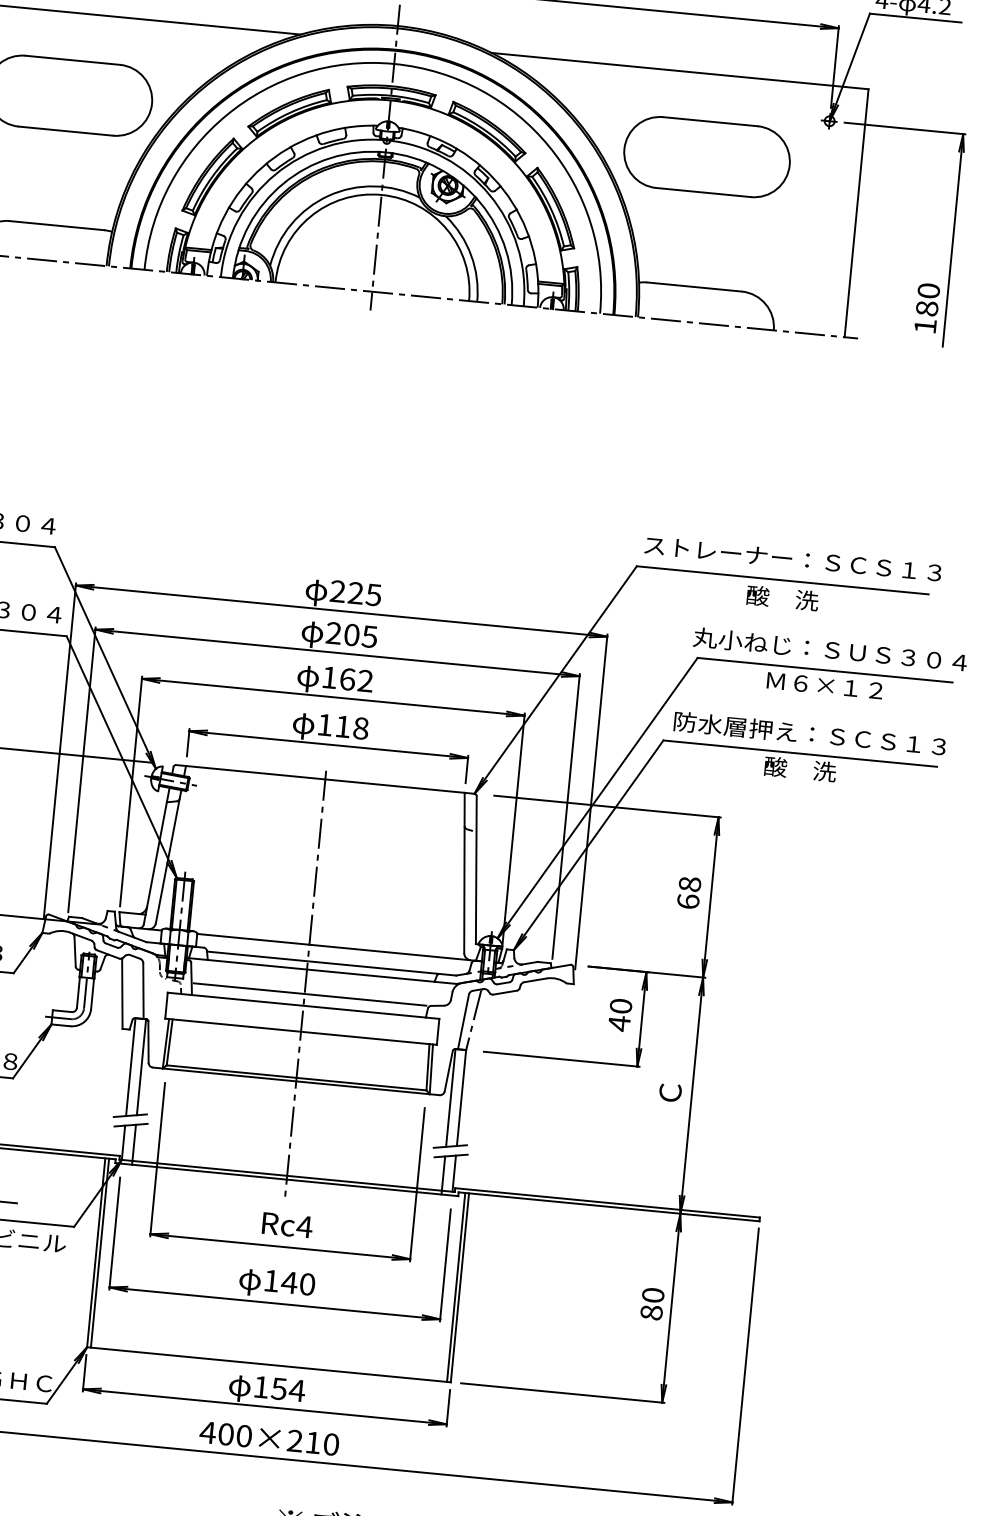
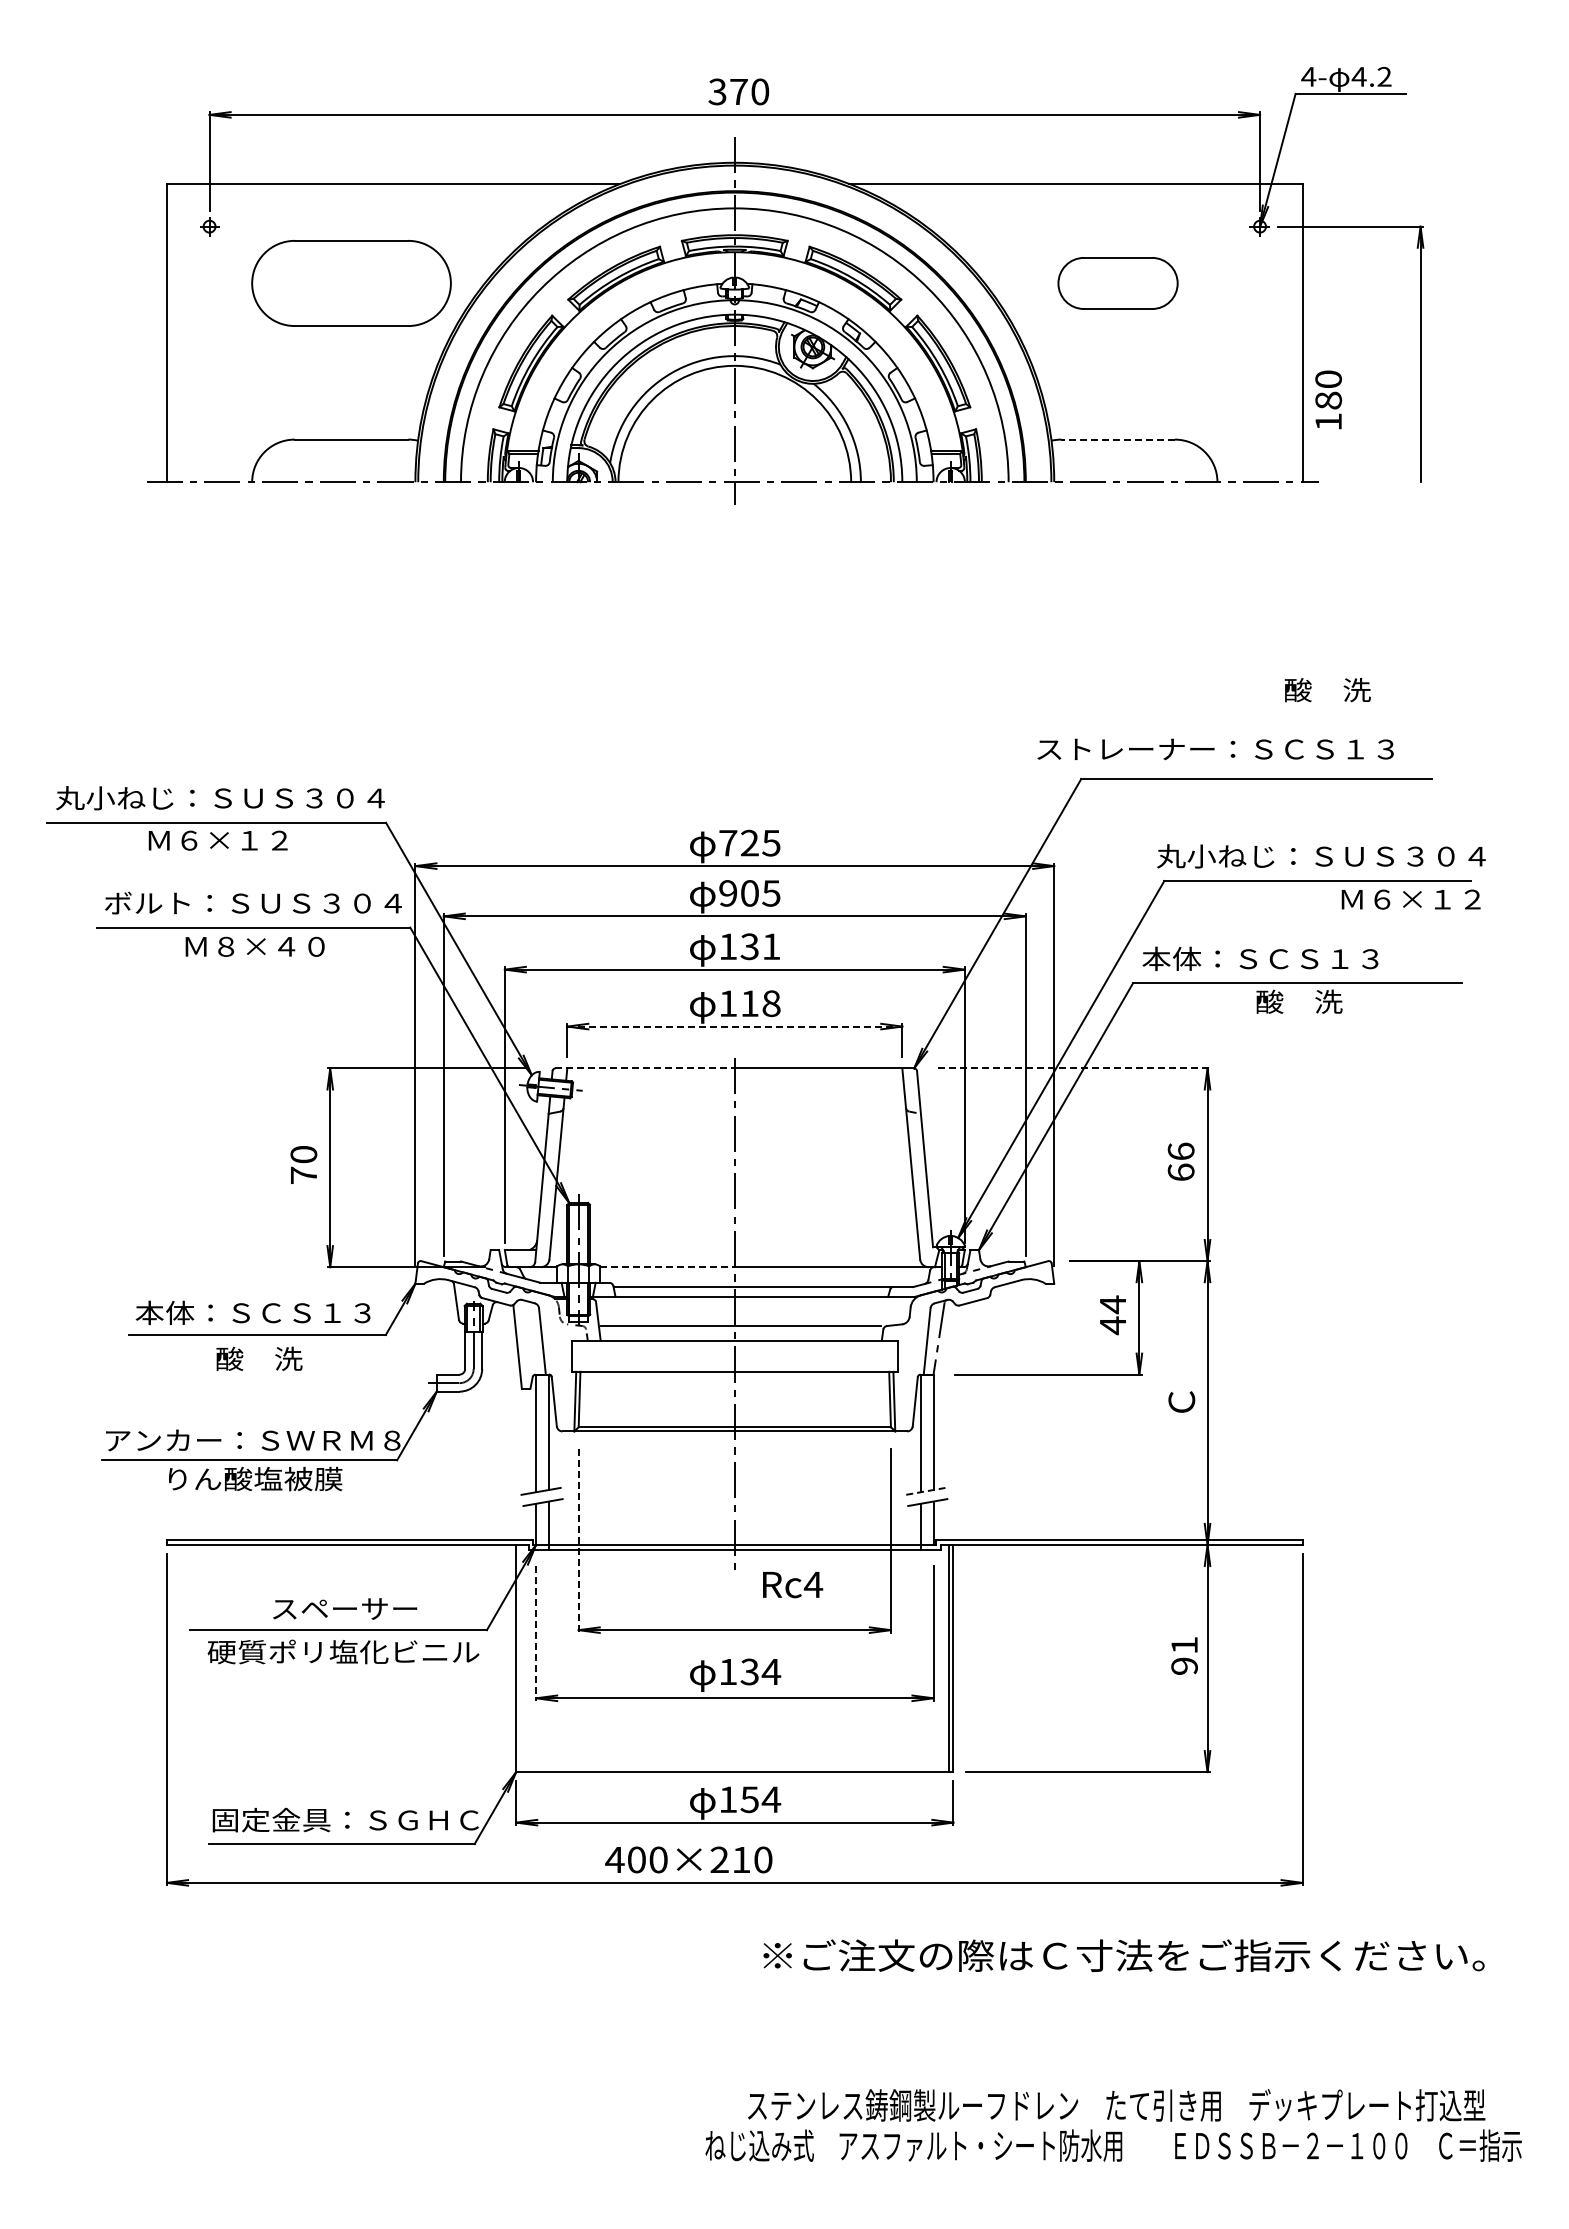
part: (706, 157) -> (1117, 283), size x0.6
line: (694, 286) -> (1118, 439), solid -> dashed
text: (927, 307) -> (1328, 399), moved
text: (792, 559) -> (1215, 749), moved
text: (338, 590) -> (728, 842), 225 -> 725
text: (782, 598) -> (1327, 690), moved
text: (334, 633) -> (728, 893), 205 -> 905
text: (356, 680) -> (760, 946), 162 -> 131
text: (824, 685) -> (1410, 899), moved
text: (808, 733) -> (1305, 958), 防水層押え：ＳＣＳ１３ -> 本体：ＳＣＳ１３
line: (328, 744) -> (734, 1026), solid -> dashed
line: (251, 772) -> (645, 1068), solid -> dashed
line: (607, 806) -> (1074, 1068), solid -> dashed
text: (689, 884) -> (1180, 1151), 68 -> 66
line: (253, 939) -> (667, 1267), solid -> dashed
text: (620, 1006) -> (1112, 1304), 40 -> 44
line: (450, 1146) -> (925, 1491), solid -> dashed
line: (157, 1160) -> (578, 1541), solid -> dashed
text: (287, 1225) -> (793, 1585), moved
line: (115, 1234) -> (536, 1634), solid -> dashed
line: (99, 1253) -> (520, 1658), removed
text: (298, 1283) -> (760, 1671), 140 -> 134
text: (652, 1303) -> (1184, 1655), 80 -> 91
text: (269, 1438) -> (688, 1859), moved

